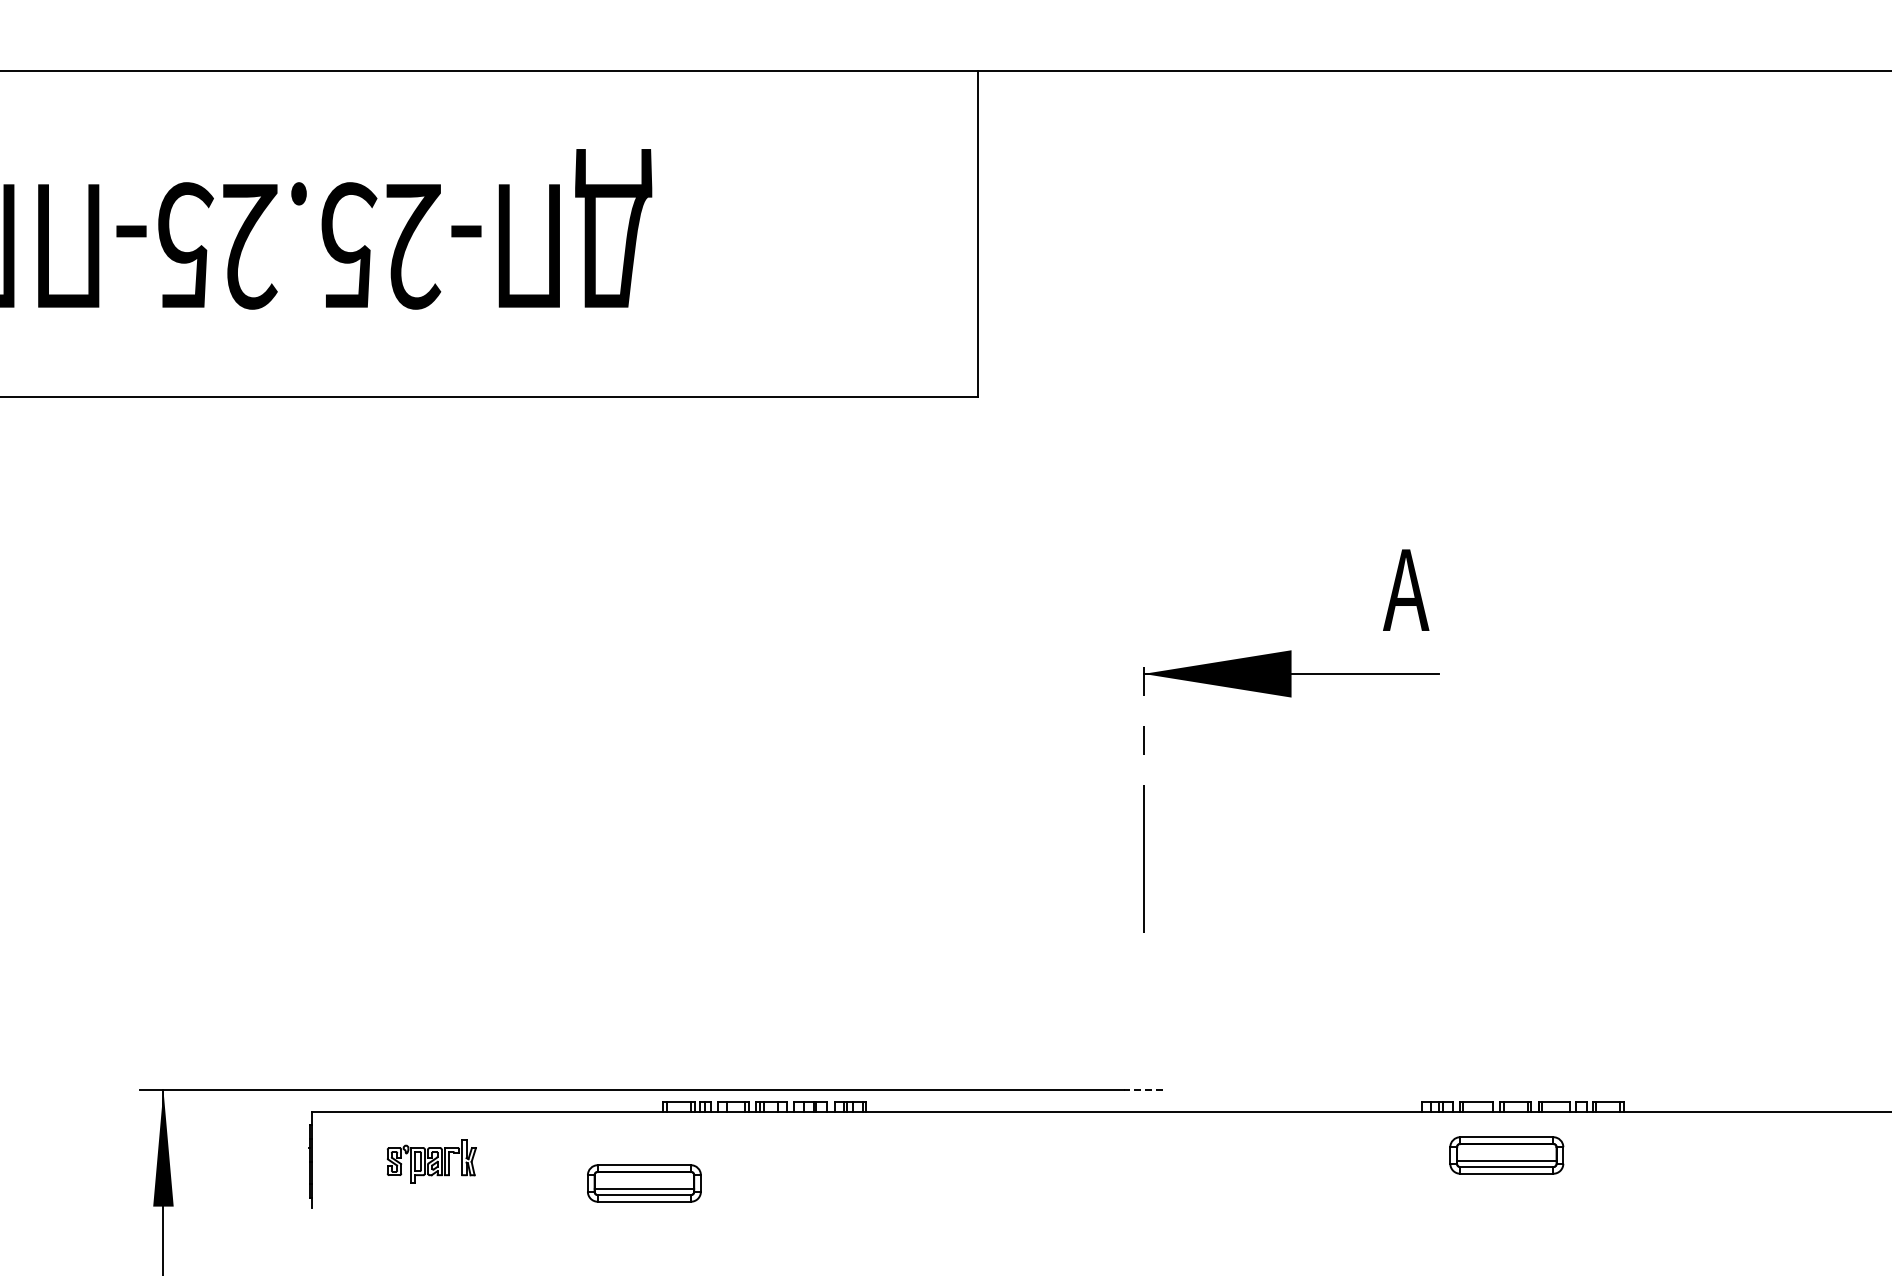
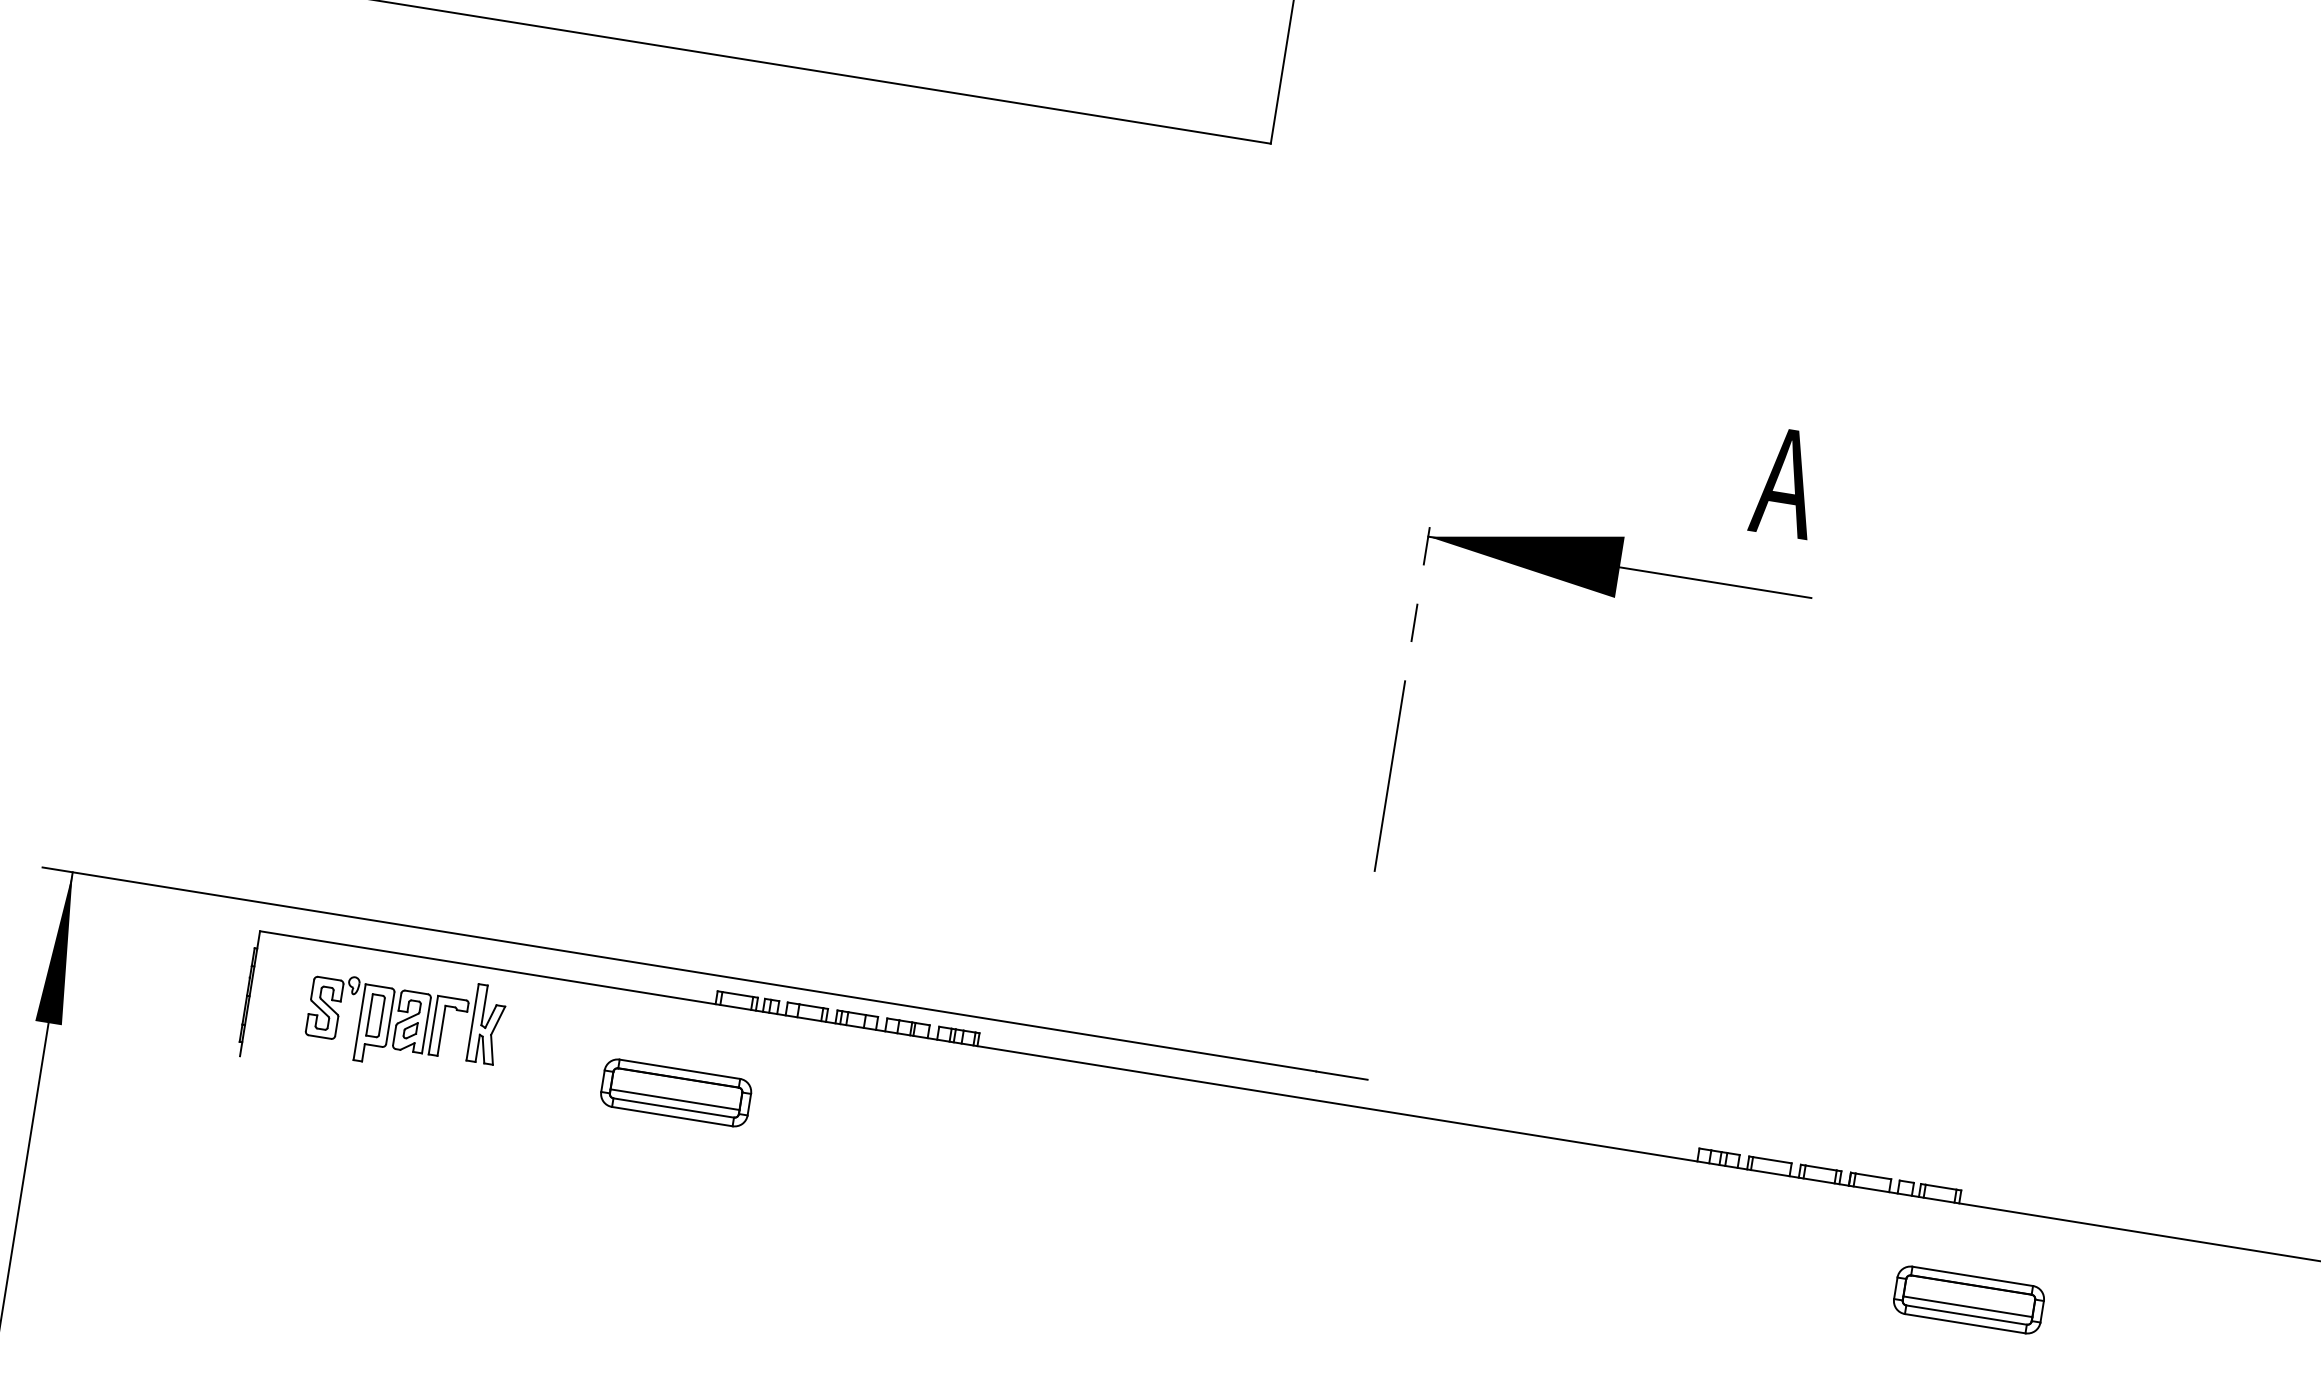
line: (1143, 1090) -> (1341, 1076), dashed -> solid
part: (1506, 1155) -> (1968, 1299), moved
part: (431, 1161) -> (405, 1020), size x1.67

